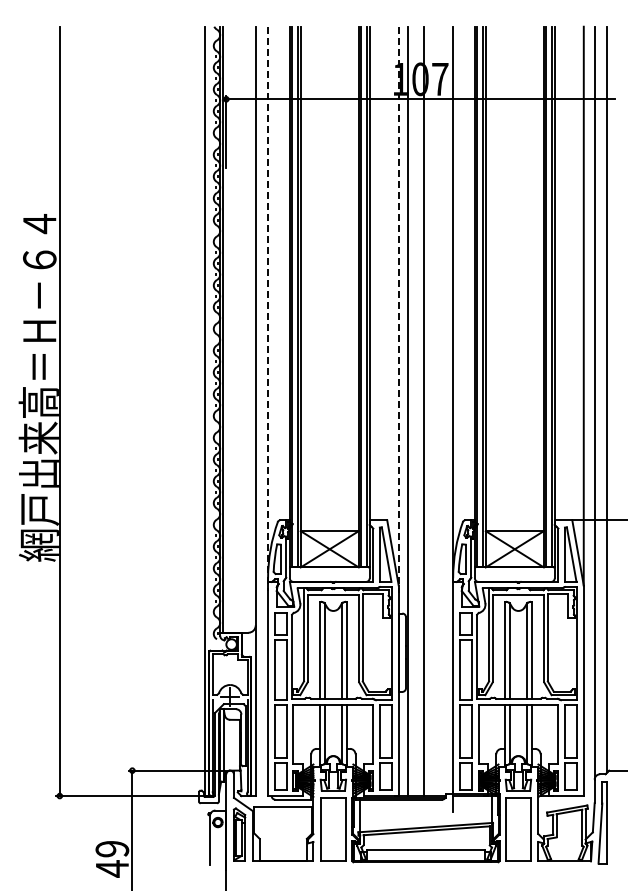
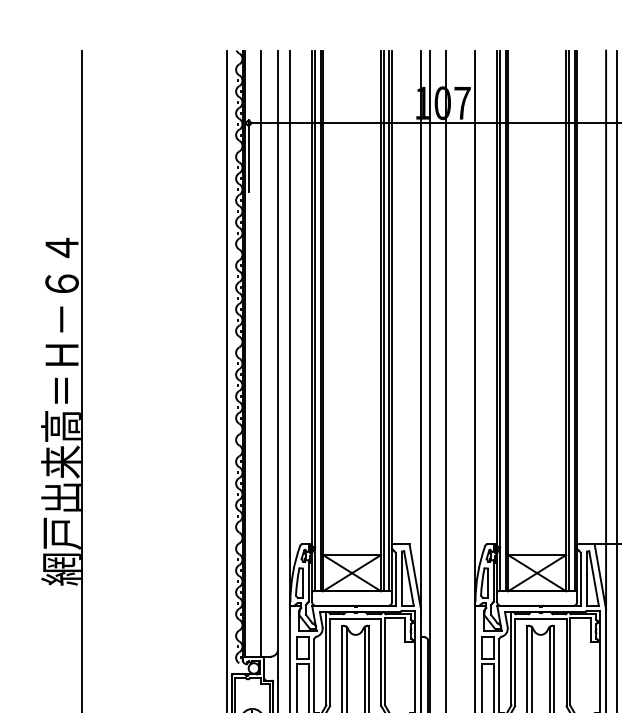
line: (268, 309) -> (290, 333), dashed -> solid
line: (398, 310) -> (420, 334), dashed -> solid
line: (238, 329) -> (260, 353), added

